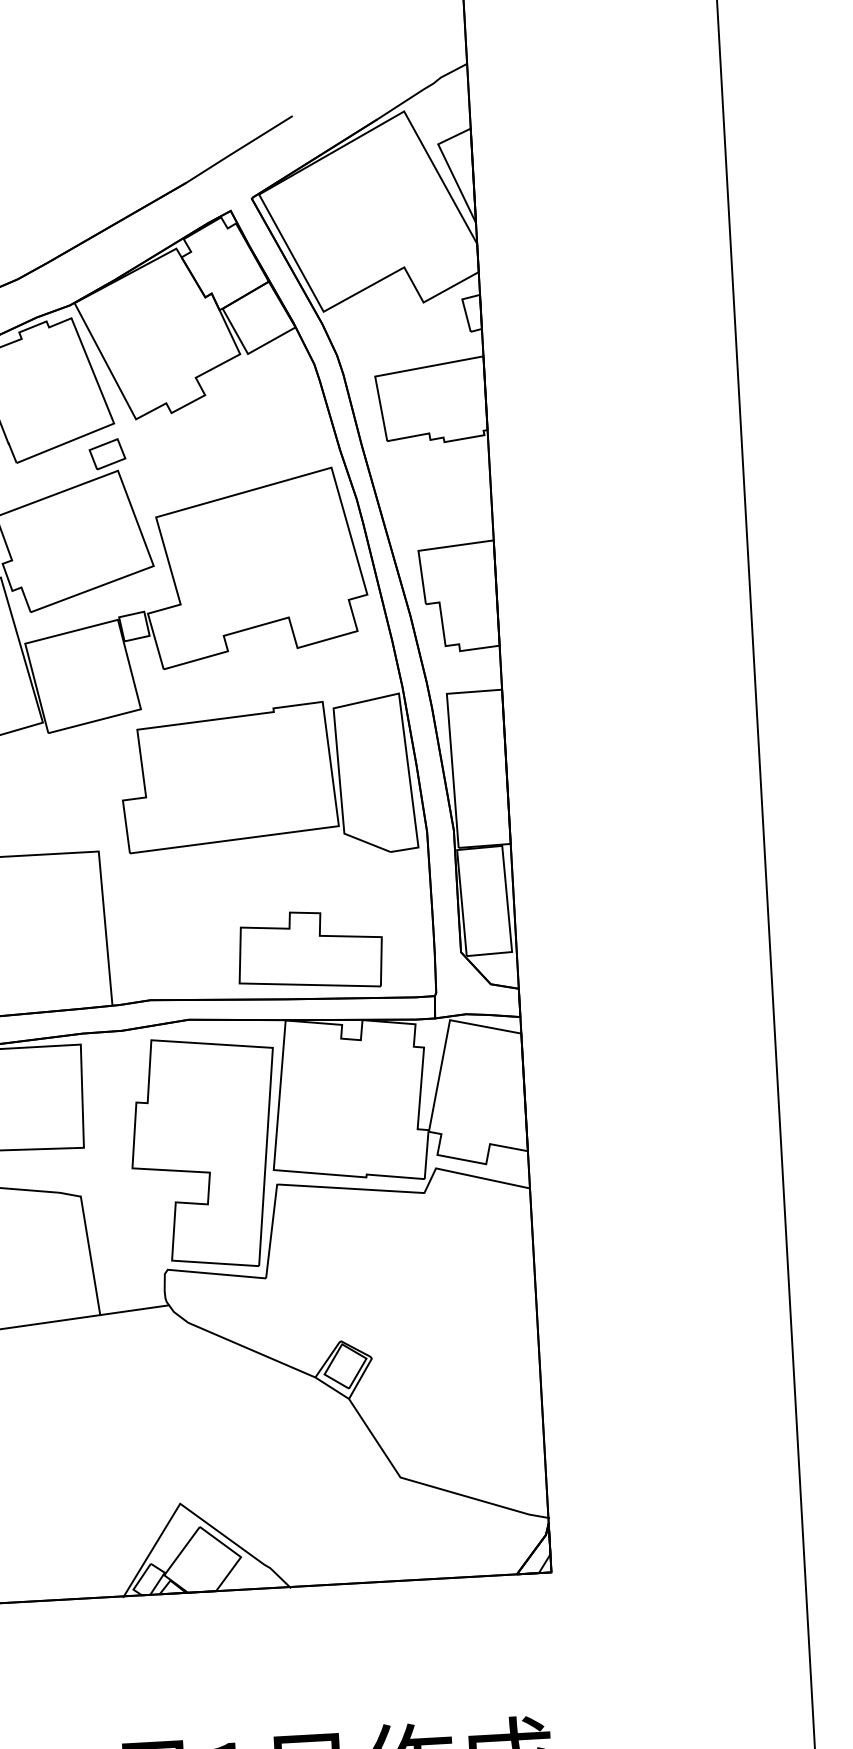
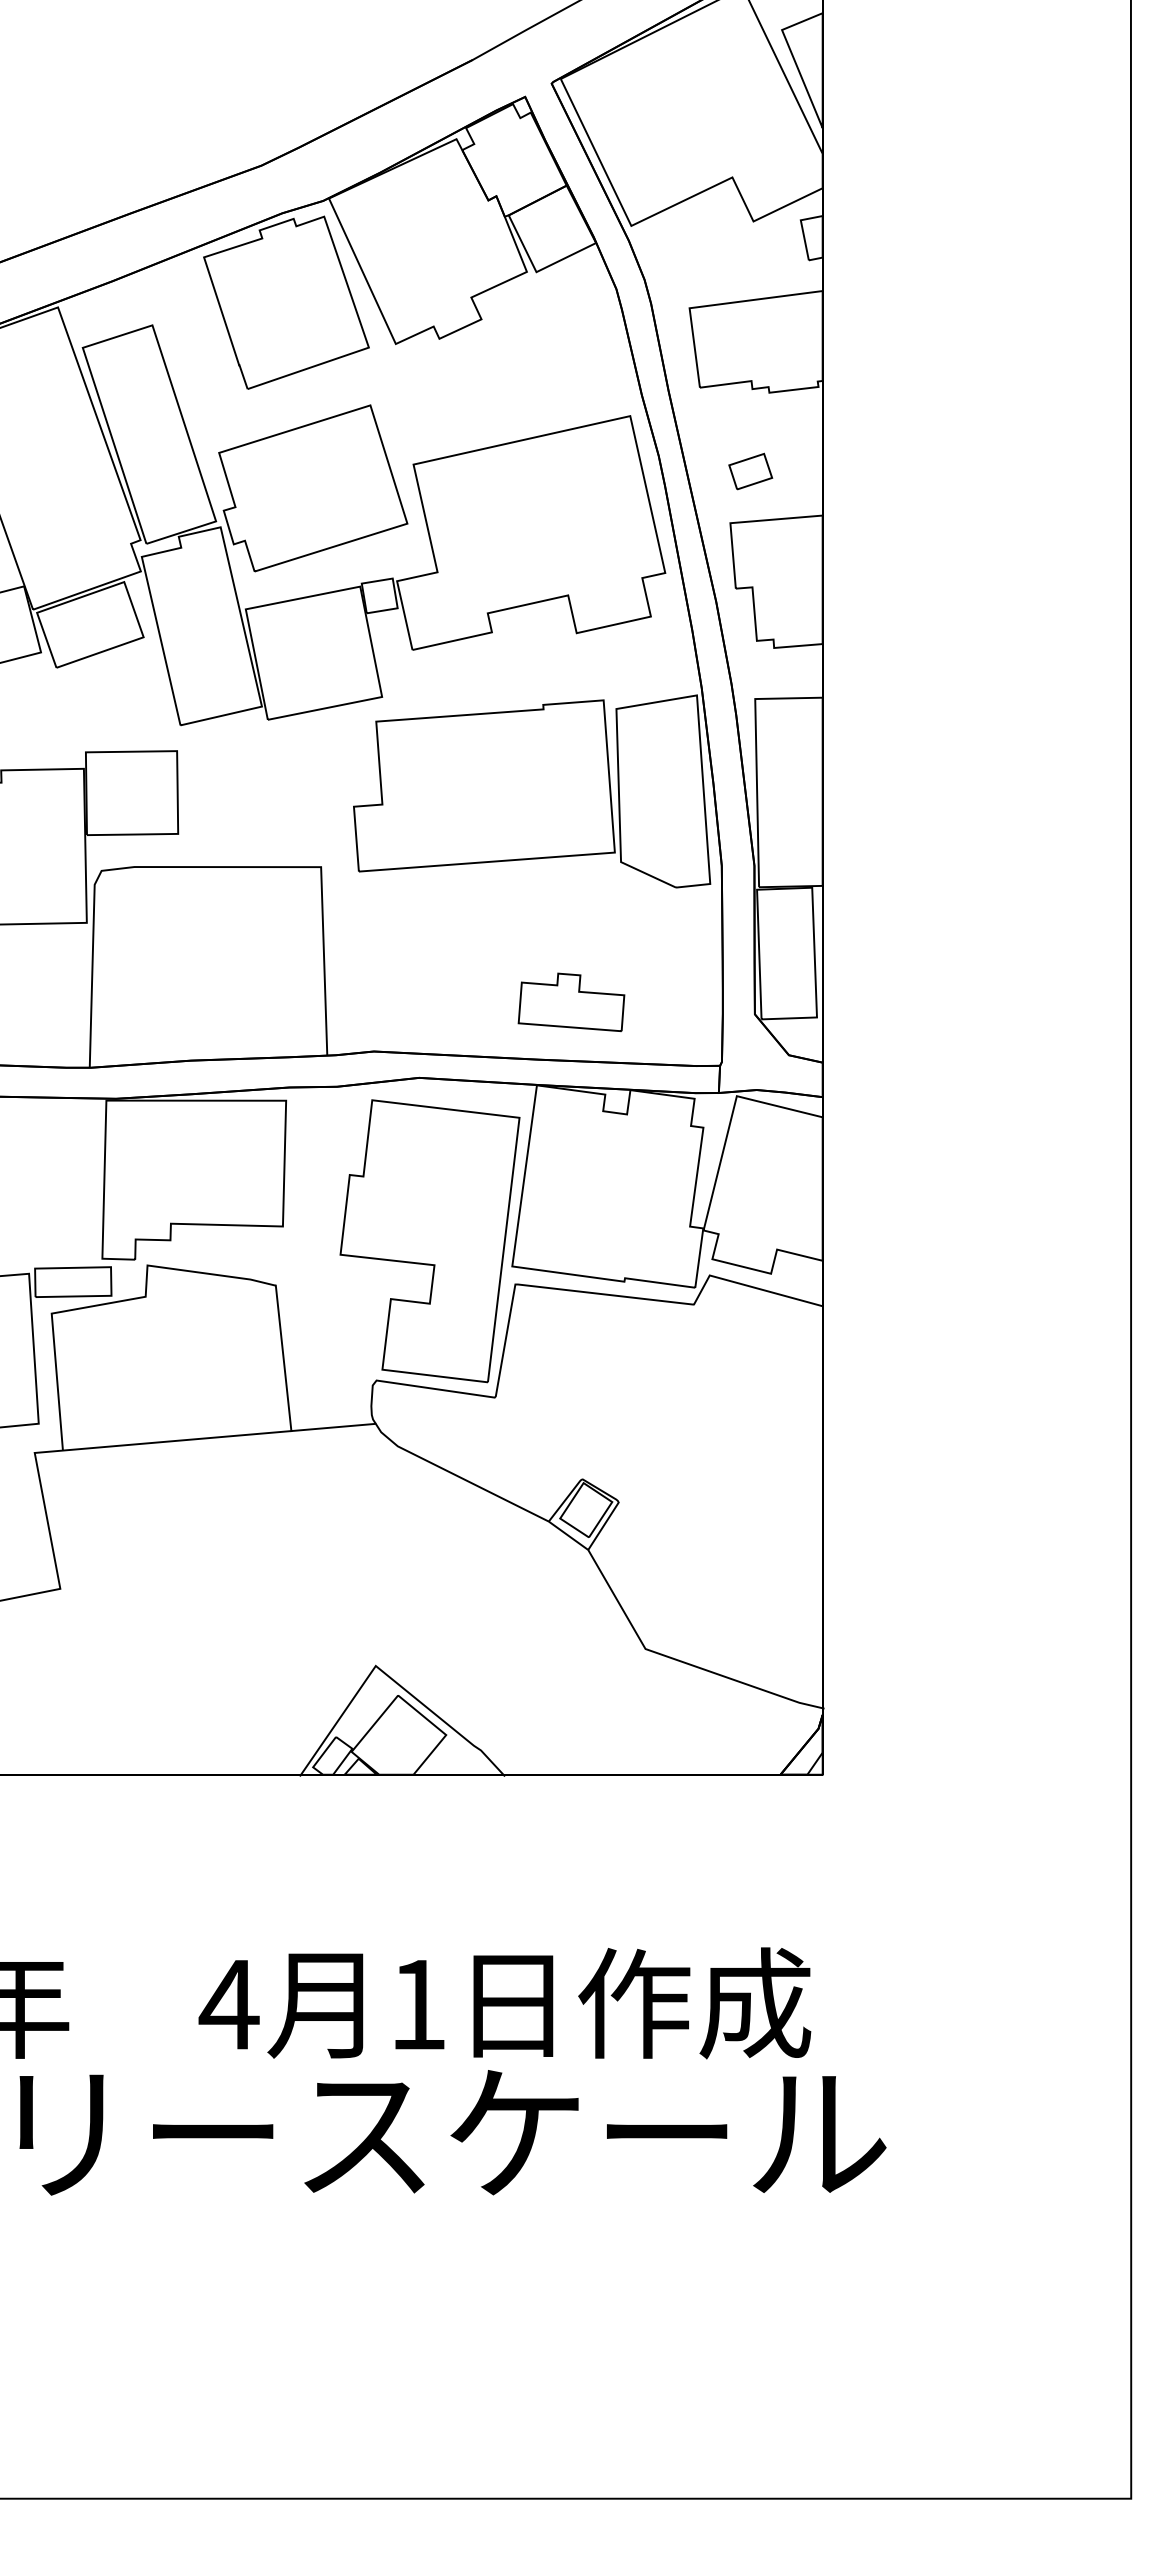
part: (107, 454) -> (750, 471), moved
part: (310, 951) -> (571, 1002), size x0.6

